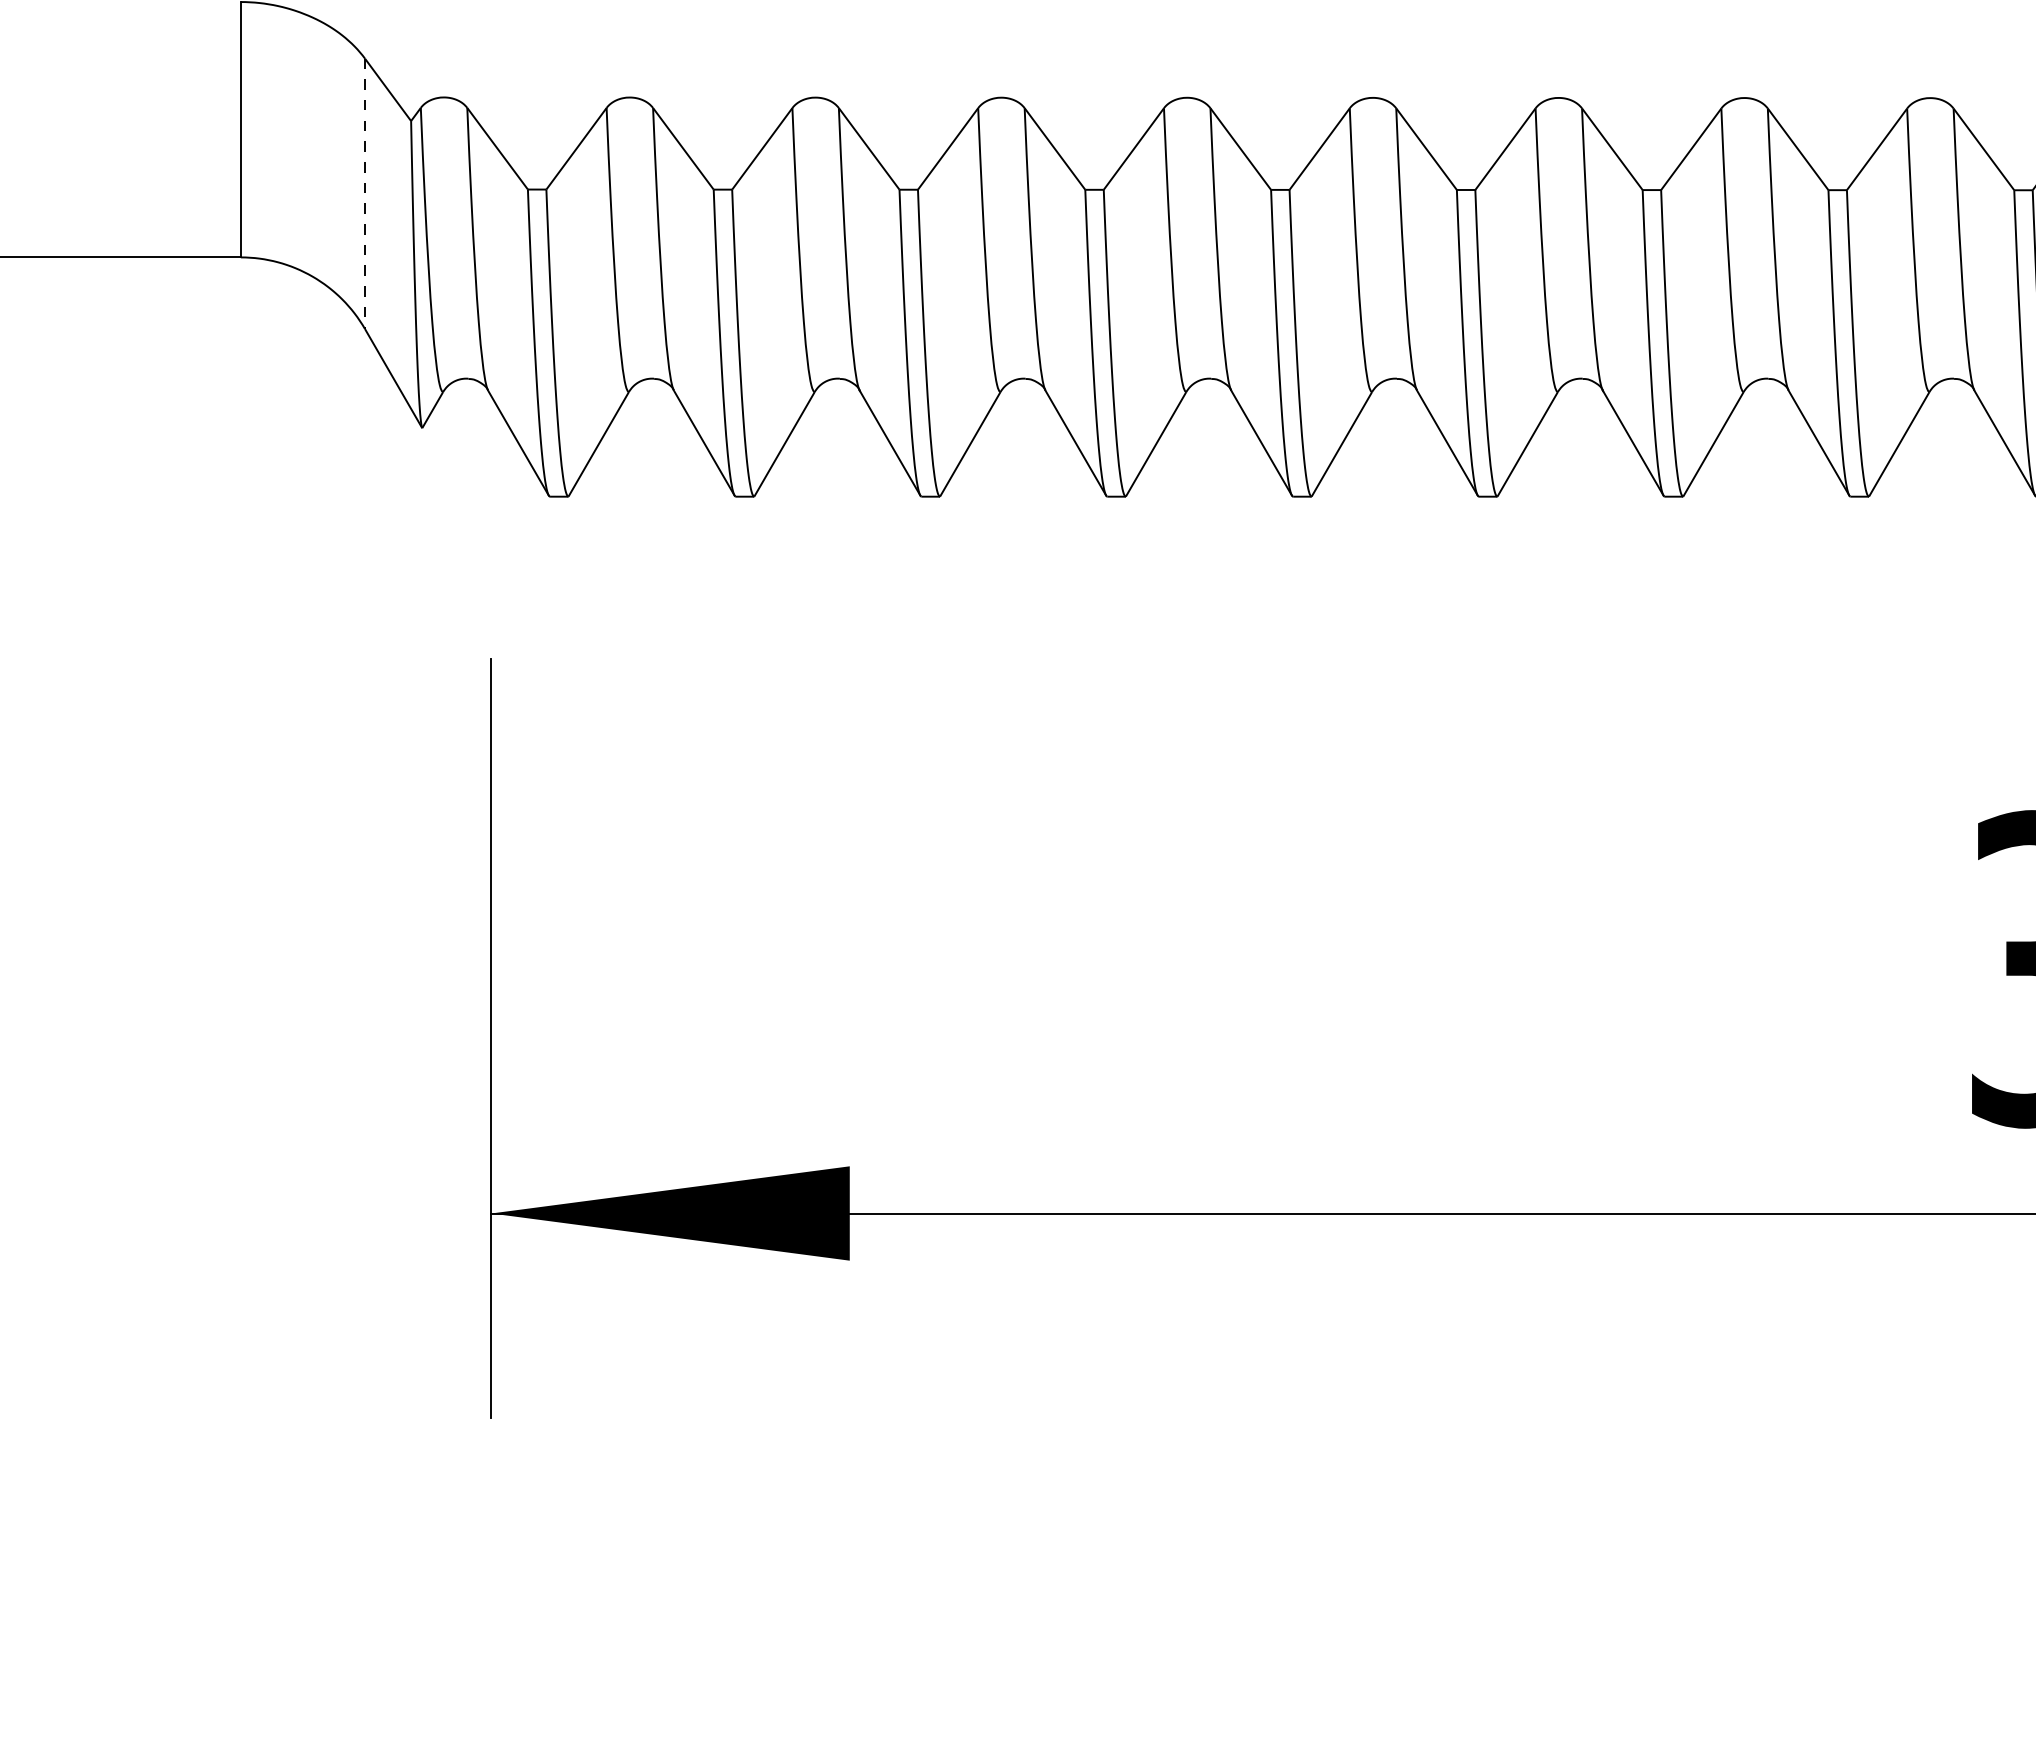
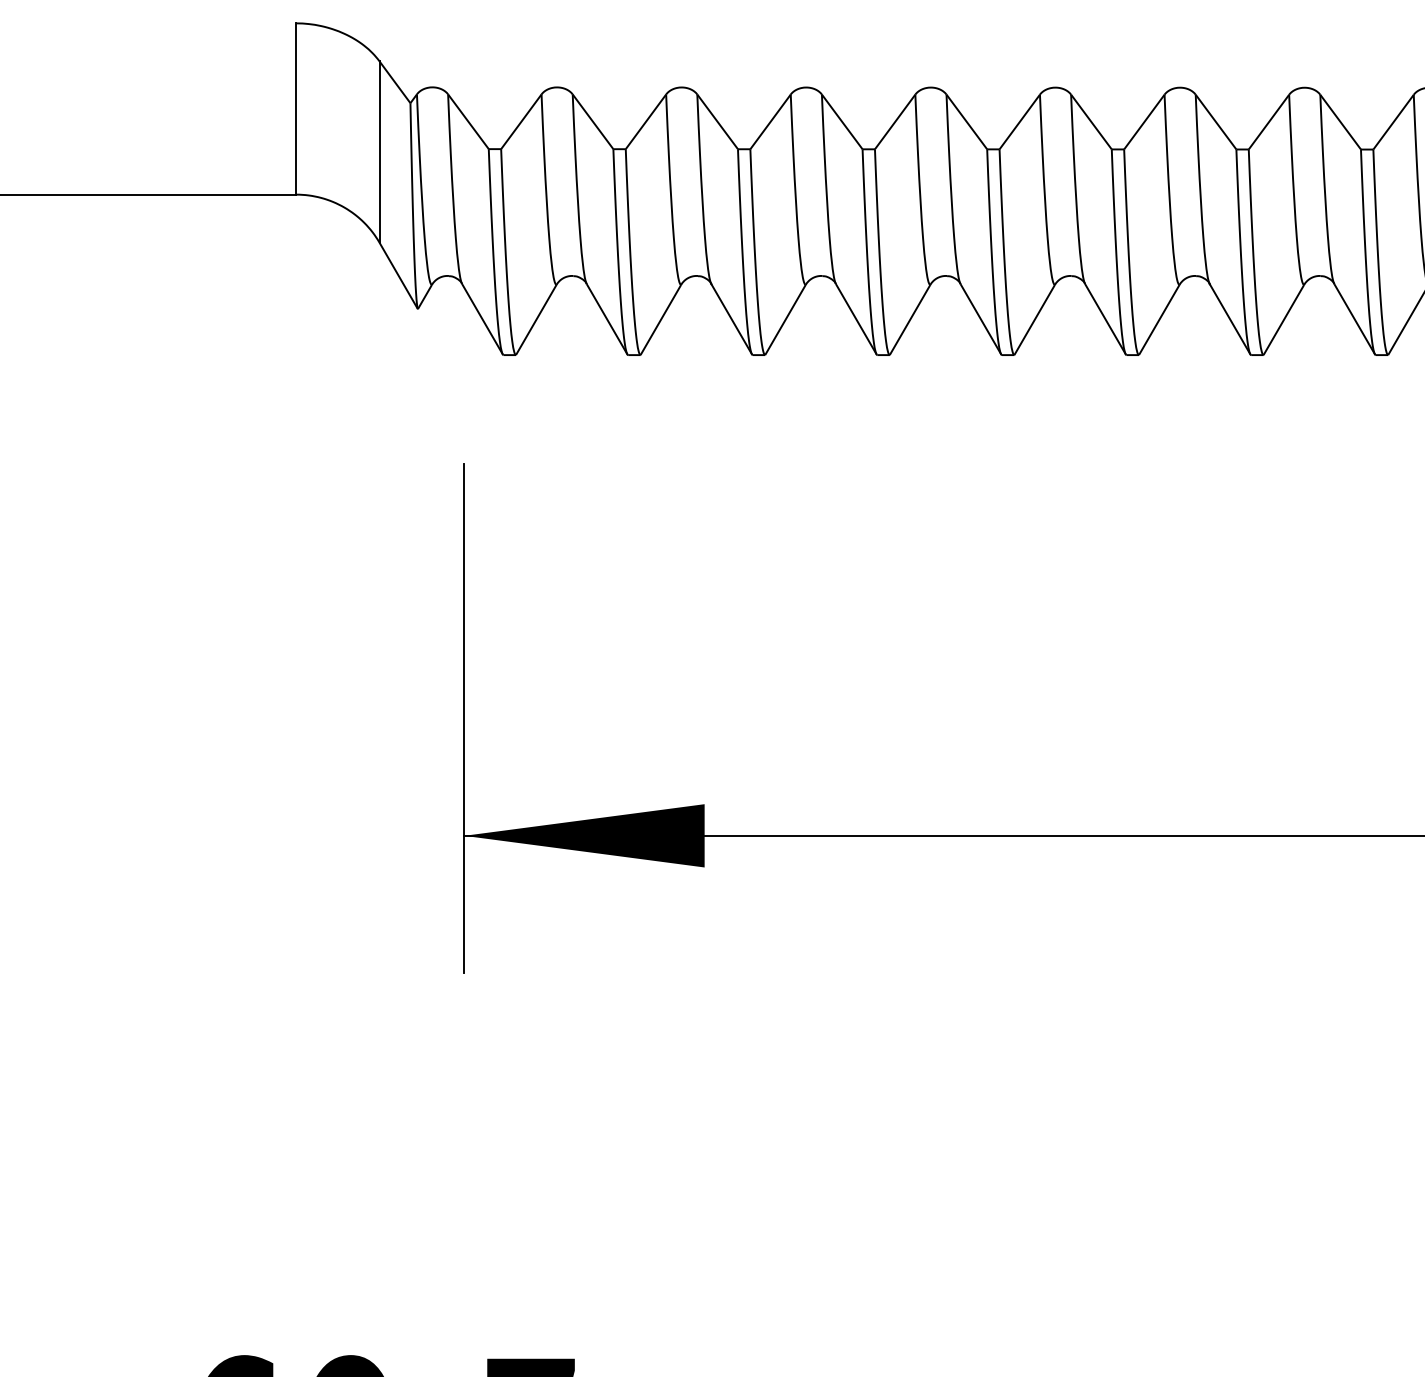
line: (364, 194) -> (379, 152), dashed -> solid

